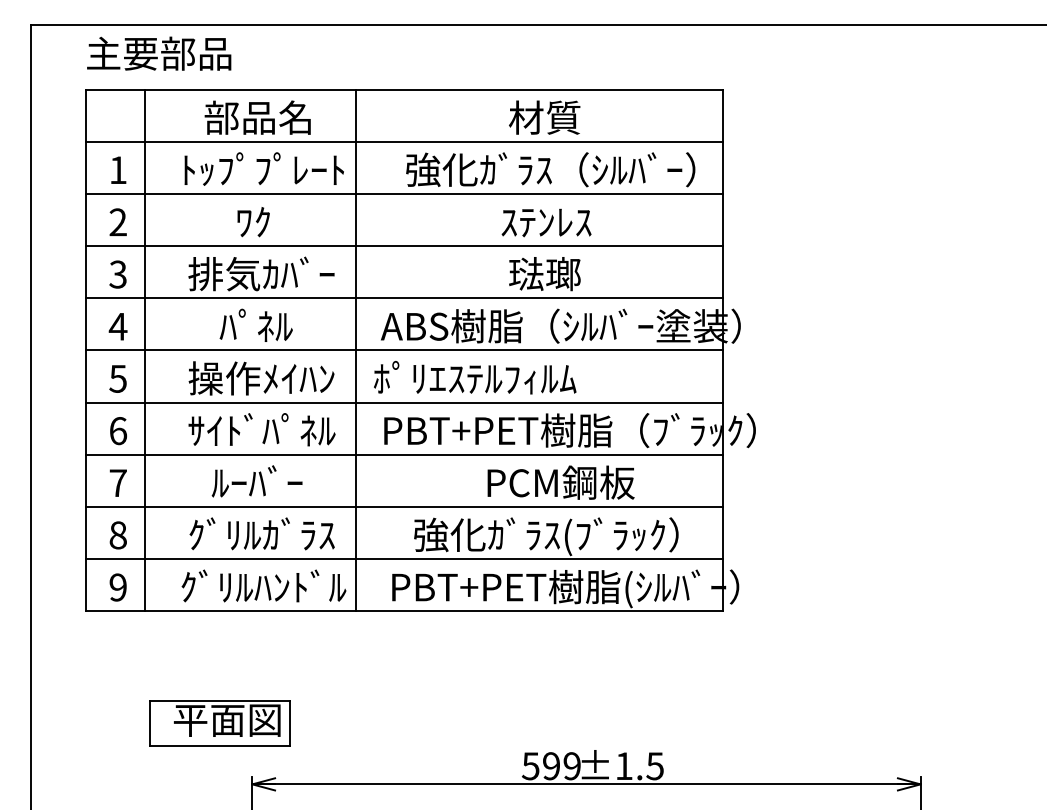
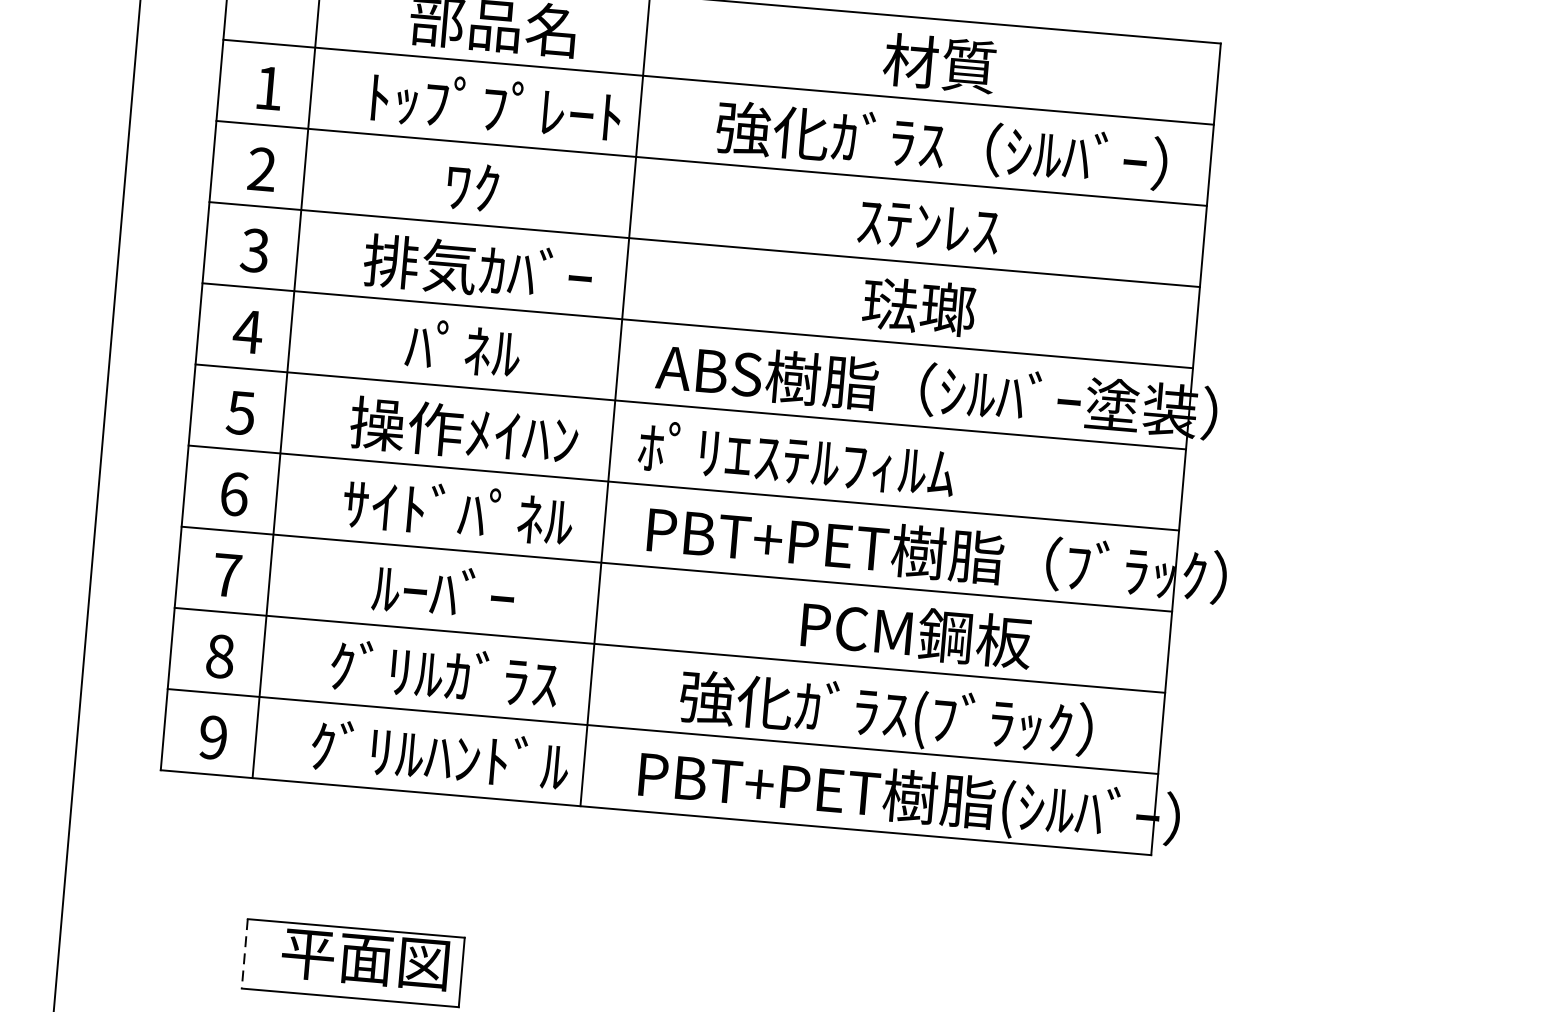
line: (150, 724) -> (245, 955), solid -> dashed

